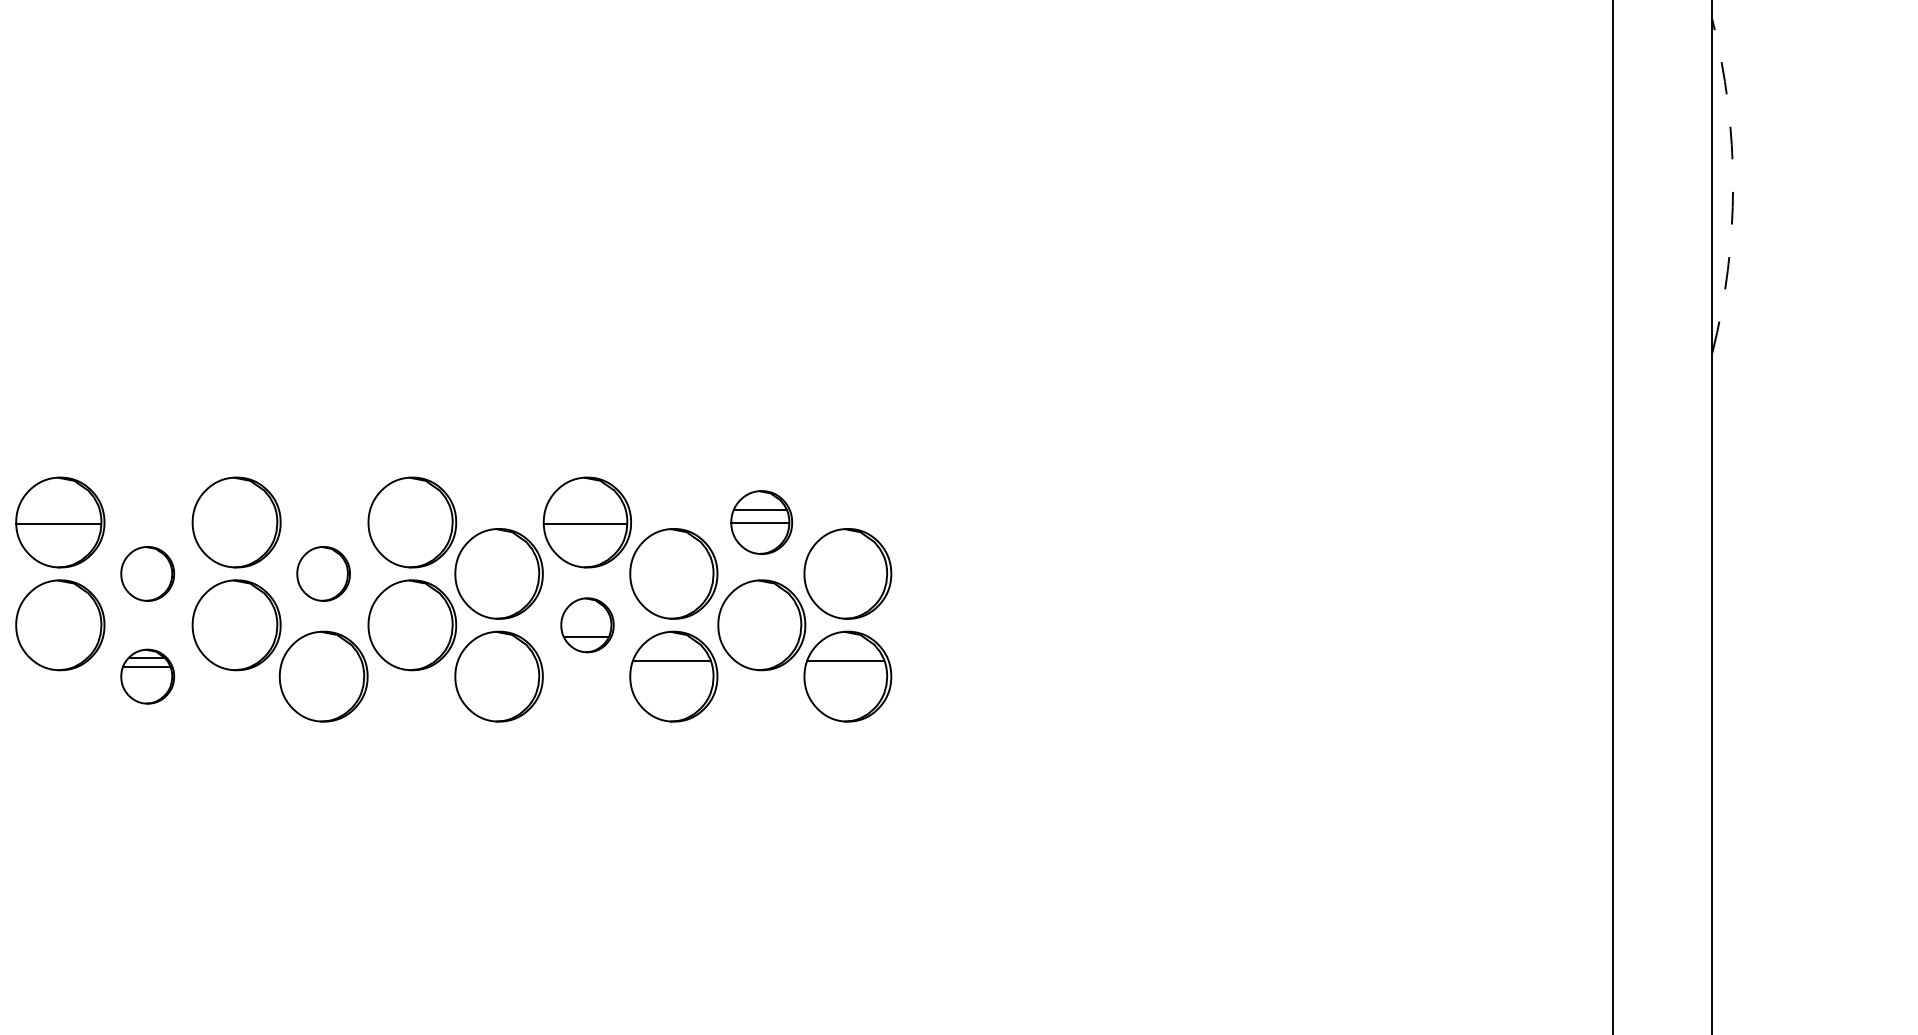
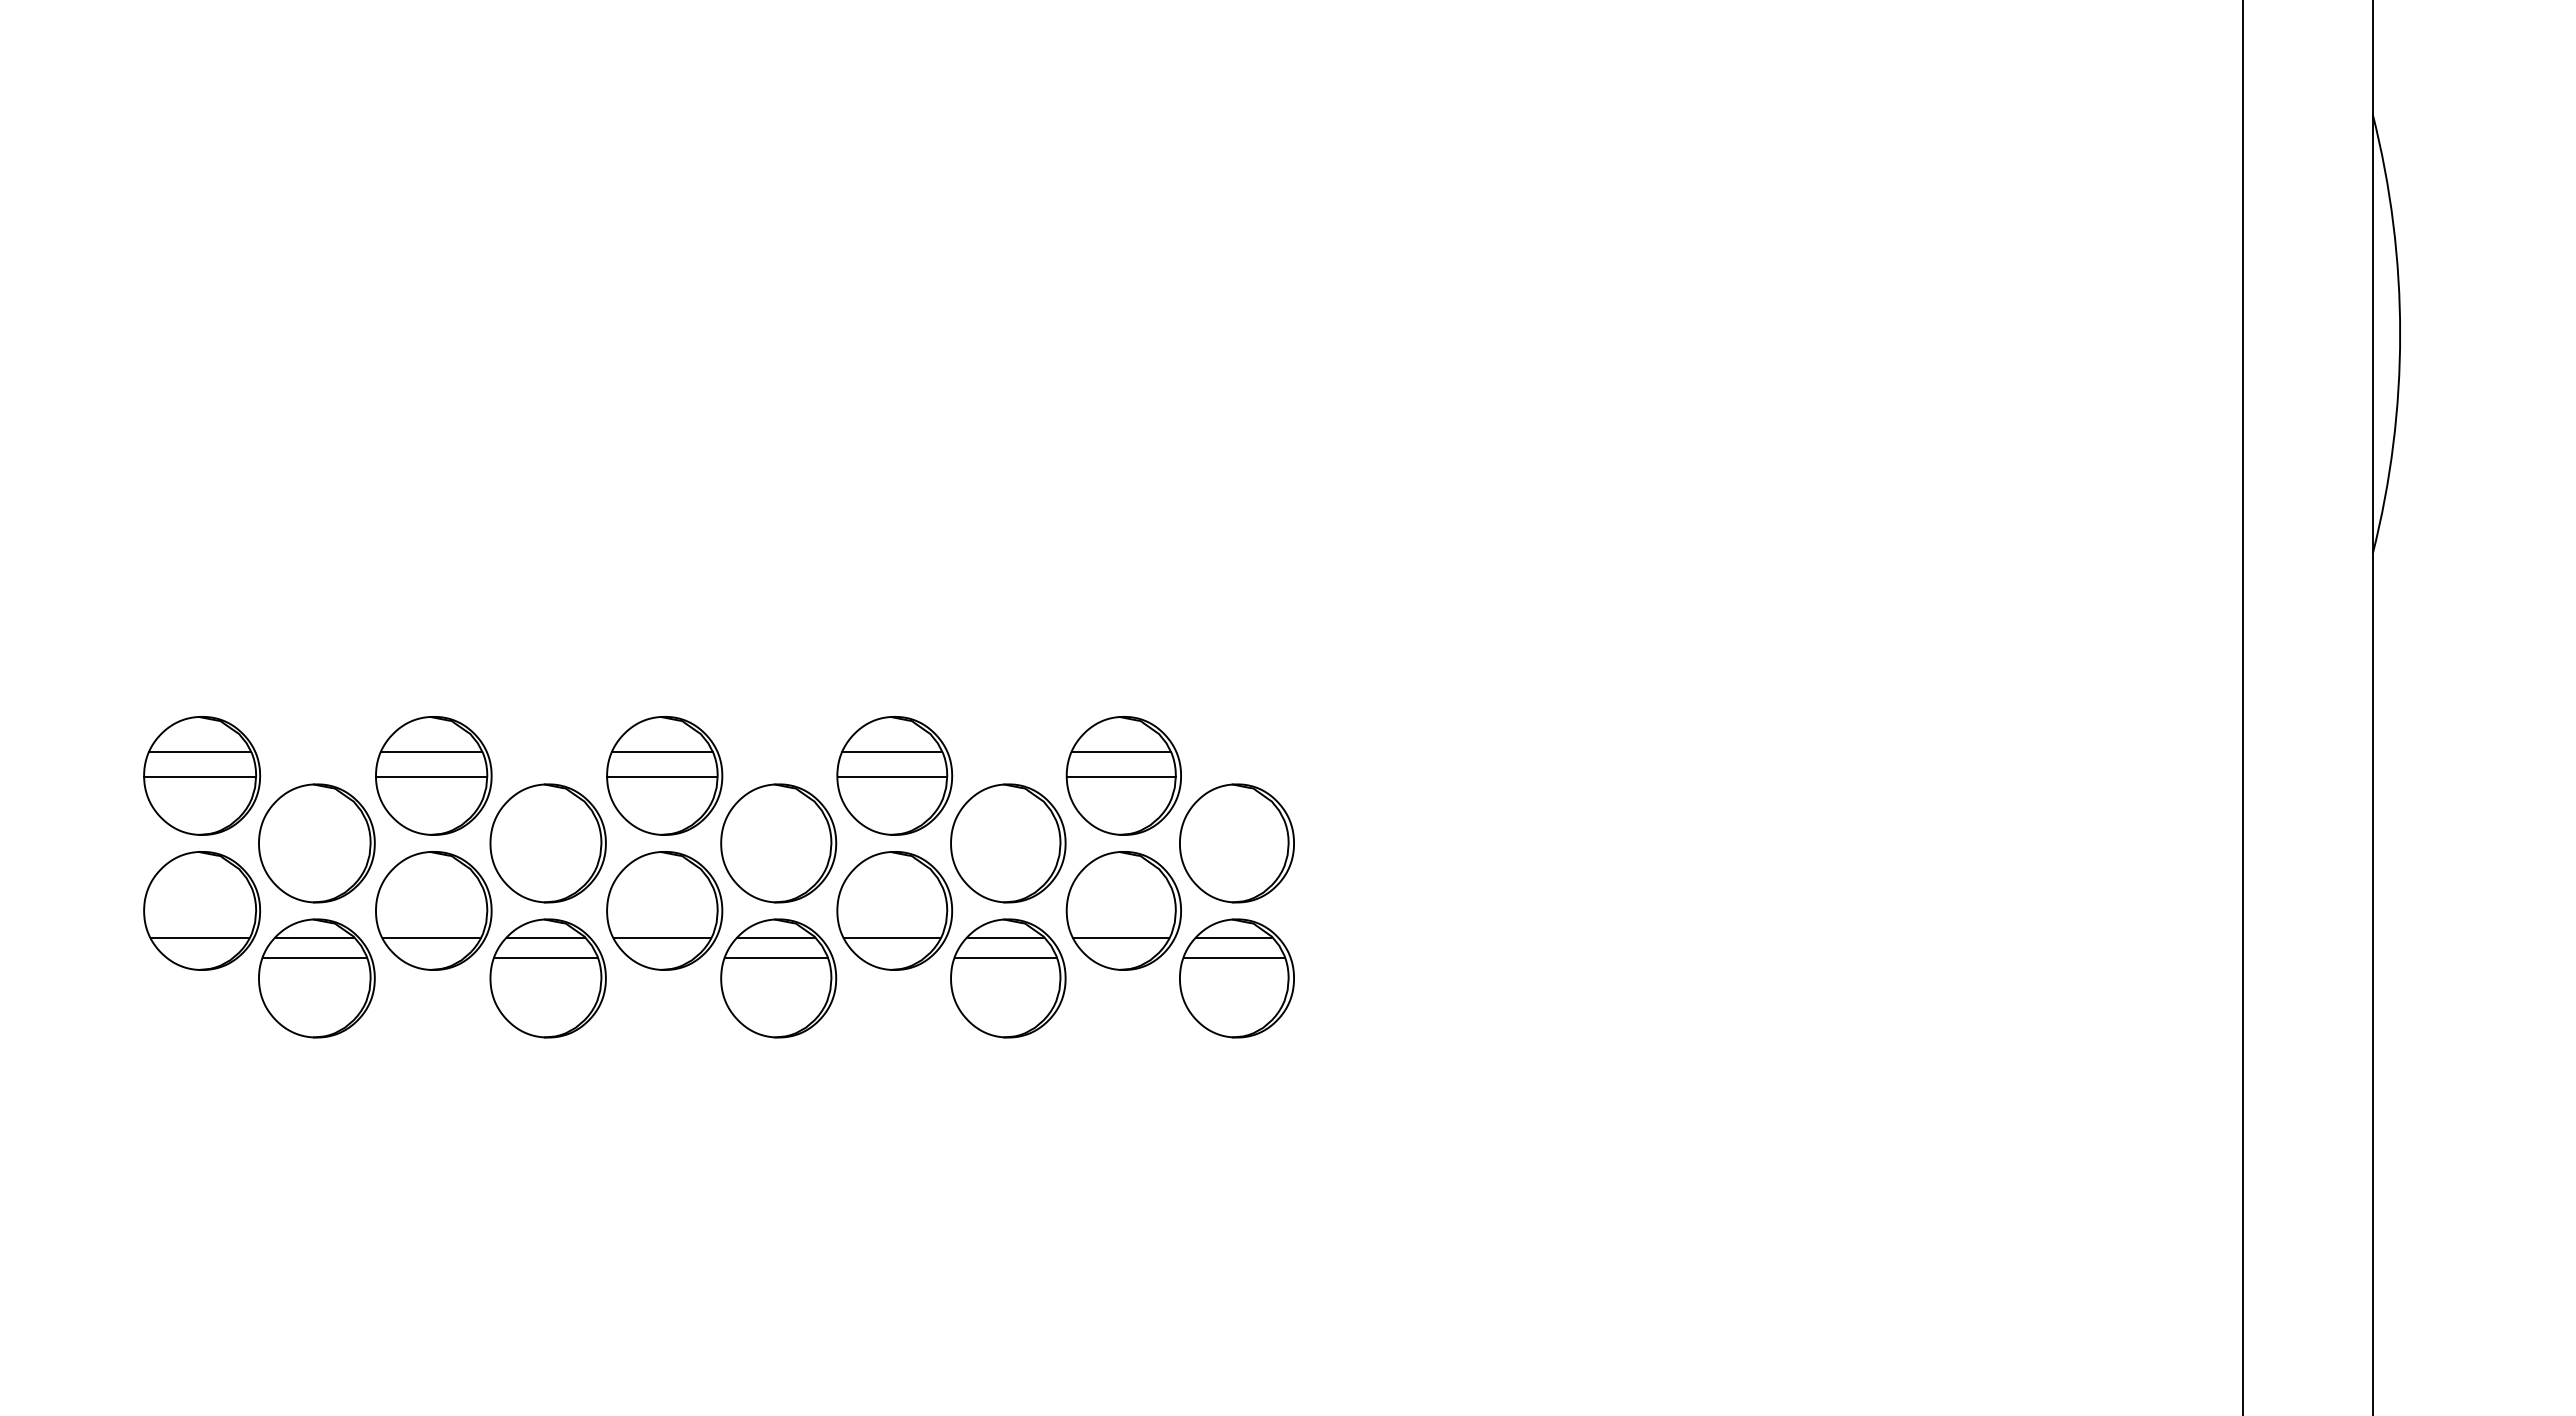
arc: (1733, 186) -> (2400, 334), dashed -> solid
line: (58, 503) -> (199, 751), added
line: (234, 503) -> (431, 751), added
line: (410, 503) -> (662, 751), added
line: (585, 503) -> (892, 751), added
part: (761, 522) -> (1123, 775), size x1.43
line: (234, 523) -> (431, 777), added
line: (410, 523) -> (662, 777), added
part: (147, 573) -> (316, 843), size x1.67
part: (323, 573) -> (547, 843), size x1.67
part: (587, 624) -> (894, 910), size x1.67
line: (58, 645) -> (199, 937), added
line: (234, 645) -> (431, 937), added
line: (321, 645) -> (545, 937), added
line: (409, 645) -> (661, 937), added
line: (497, 645) -> (776, 937), added
line: (671, 645) -> (1005, 937), added
line: (759, 645) -> (1121, 937), added
line: (845, 645) -> (1234, 937), added
line: (321, 660) -> (545, 957), added
line: (496, 660) -> (775, 957), added
part: (147, 676) -> (316, 978), size x1.67

